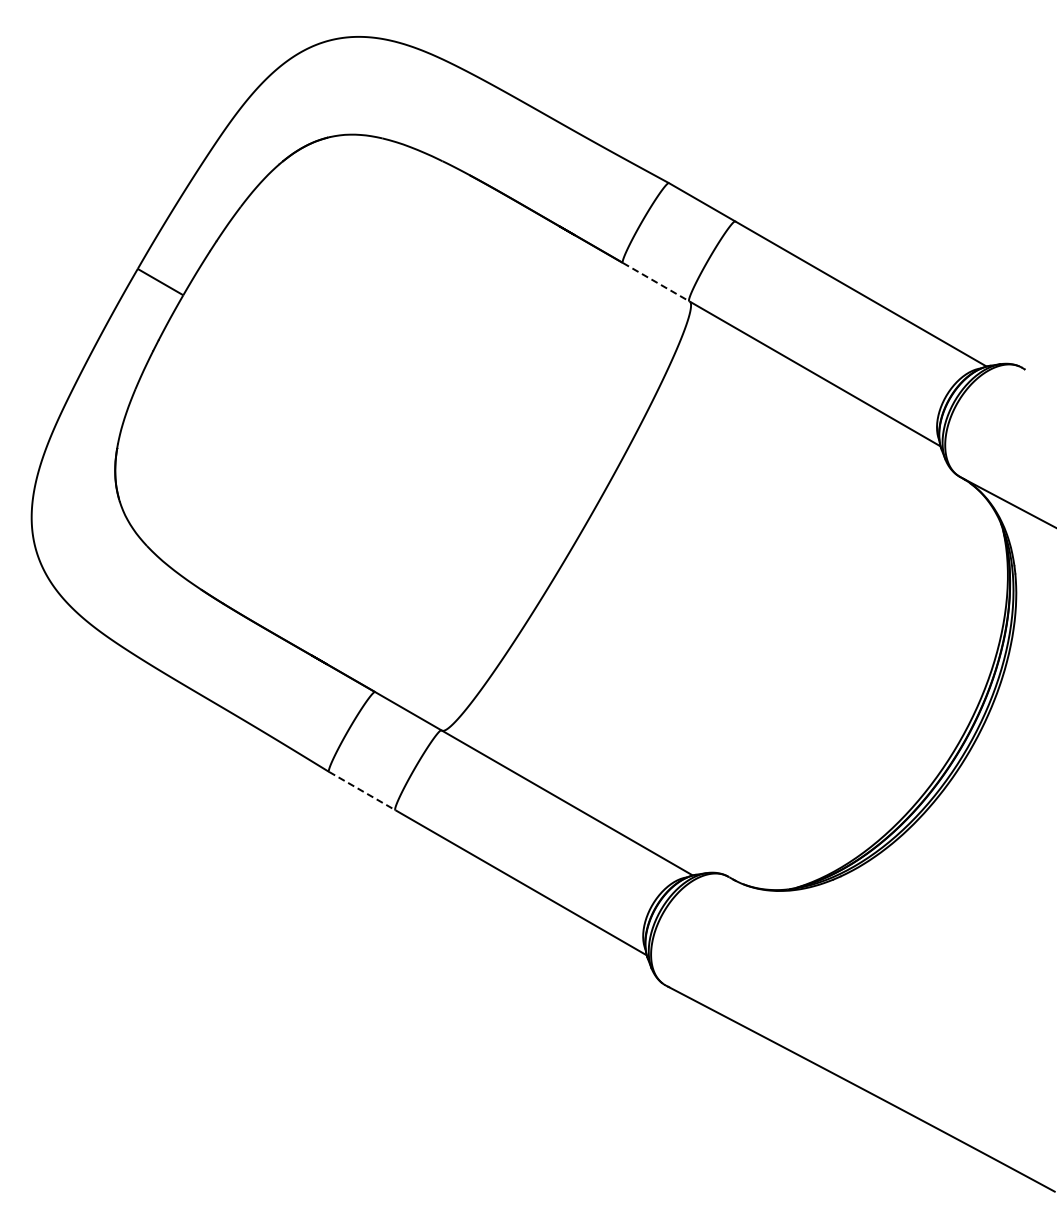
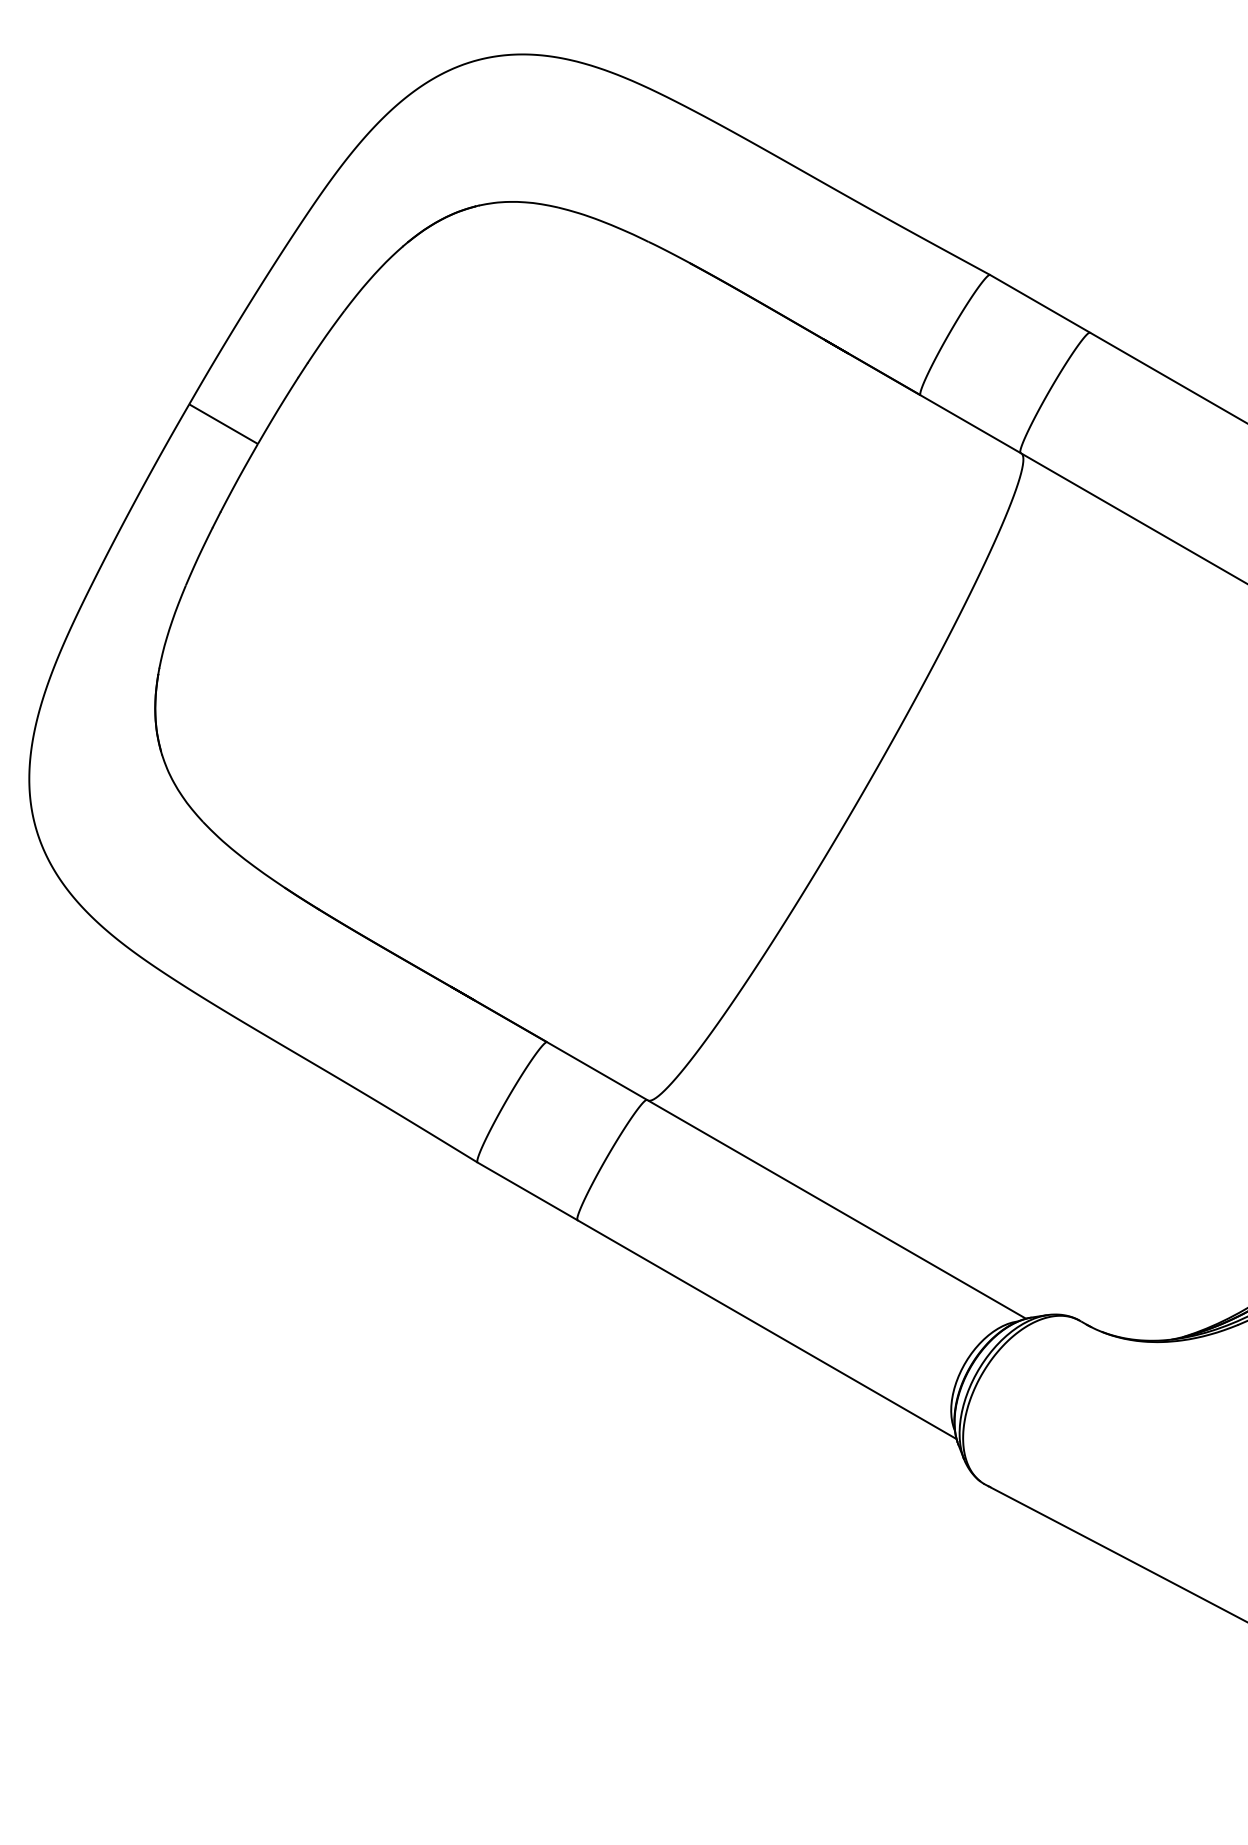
line: (656, 282) -> (971, 424), dashed -> solid
line: (362, 791) -> (528, 1192), dashed -> solid

